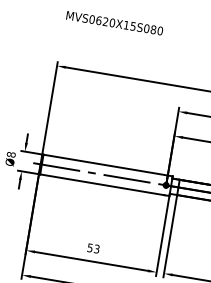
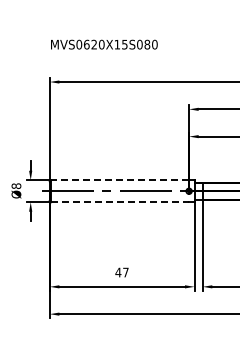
text: (114, 23) -> (104, 44), moved
line: (105, 165) -> (120, 180), solid -> dashed
line: (102, 185) -> (120, 202), solid -> dashed
text: (92, 248) -> (121, 272), 53 -> 47

